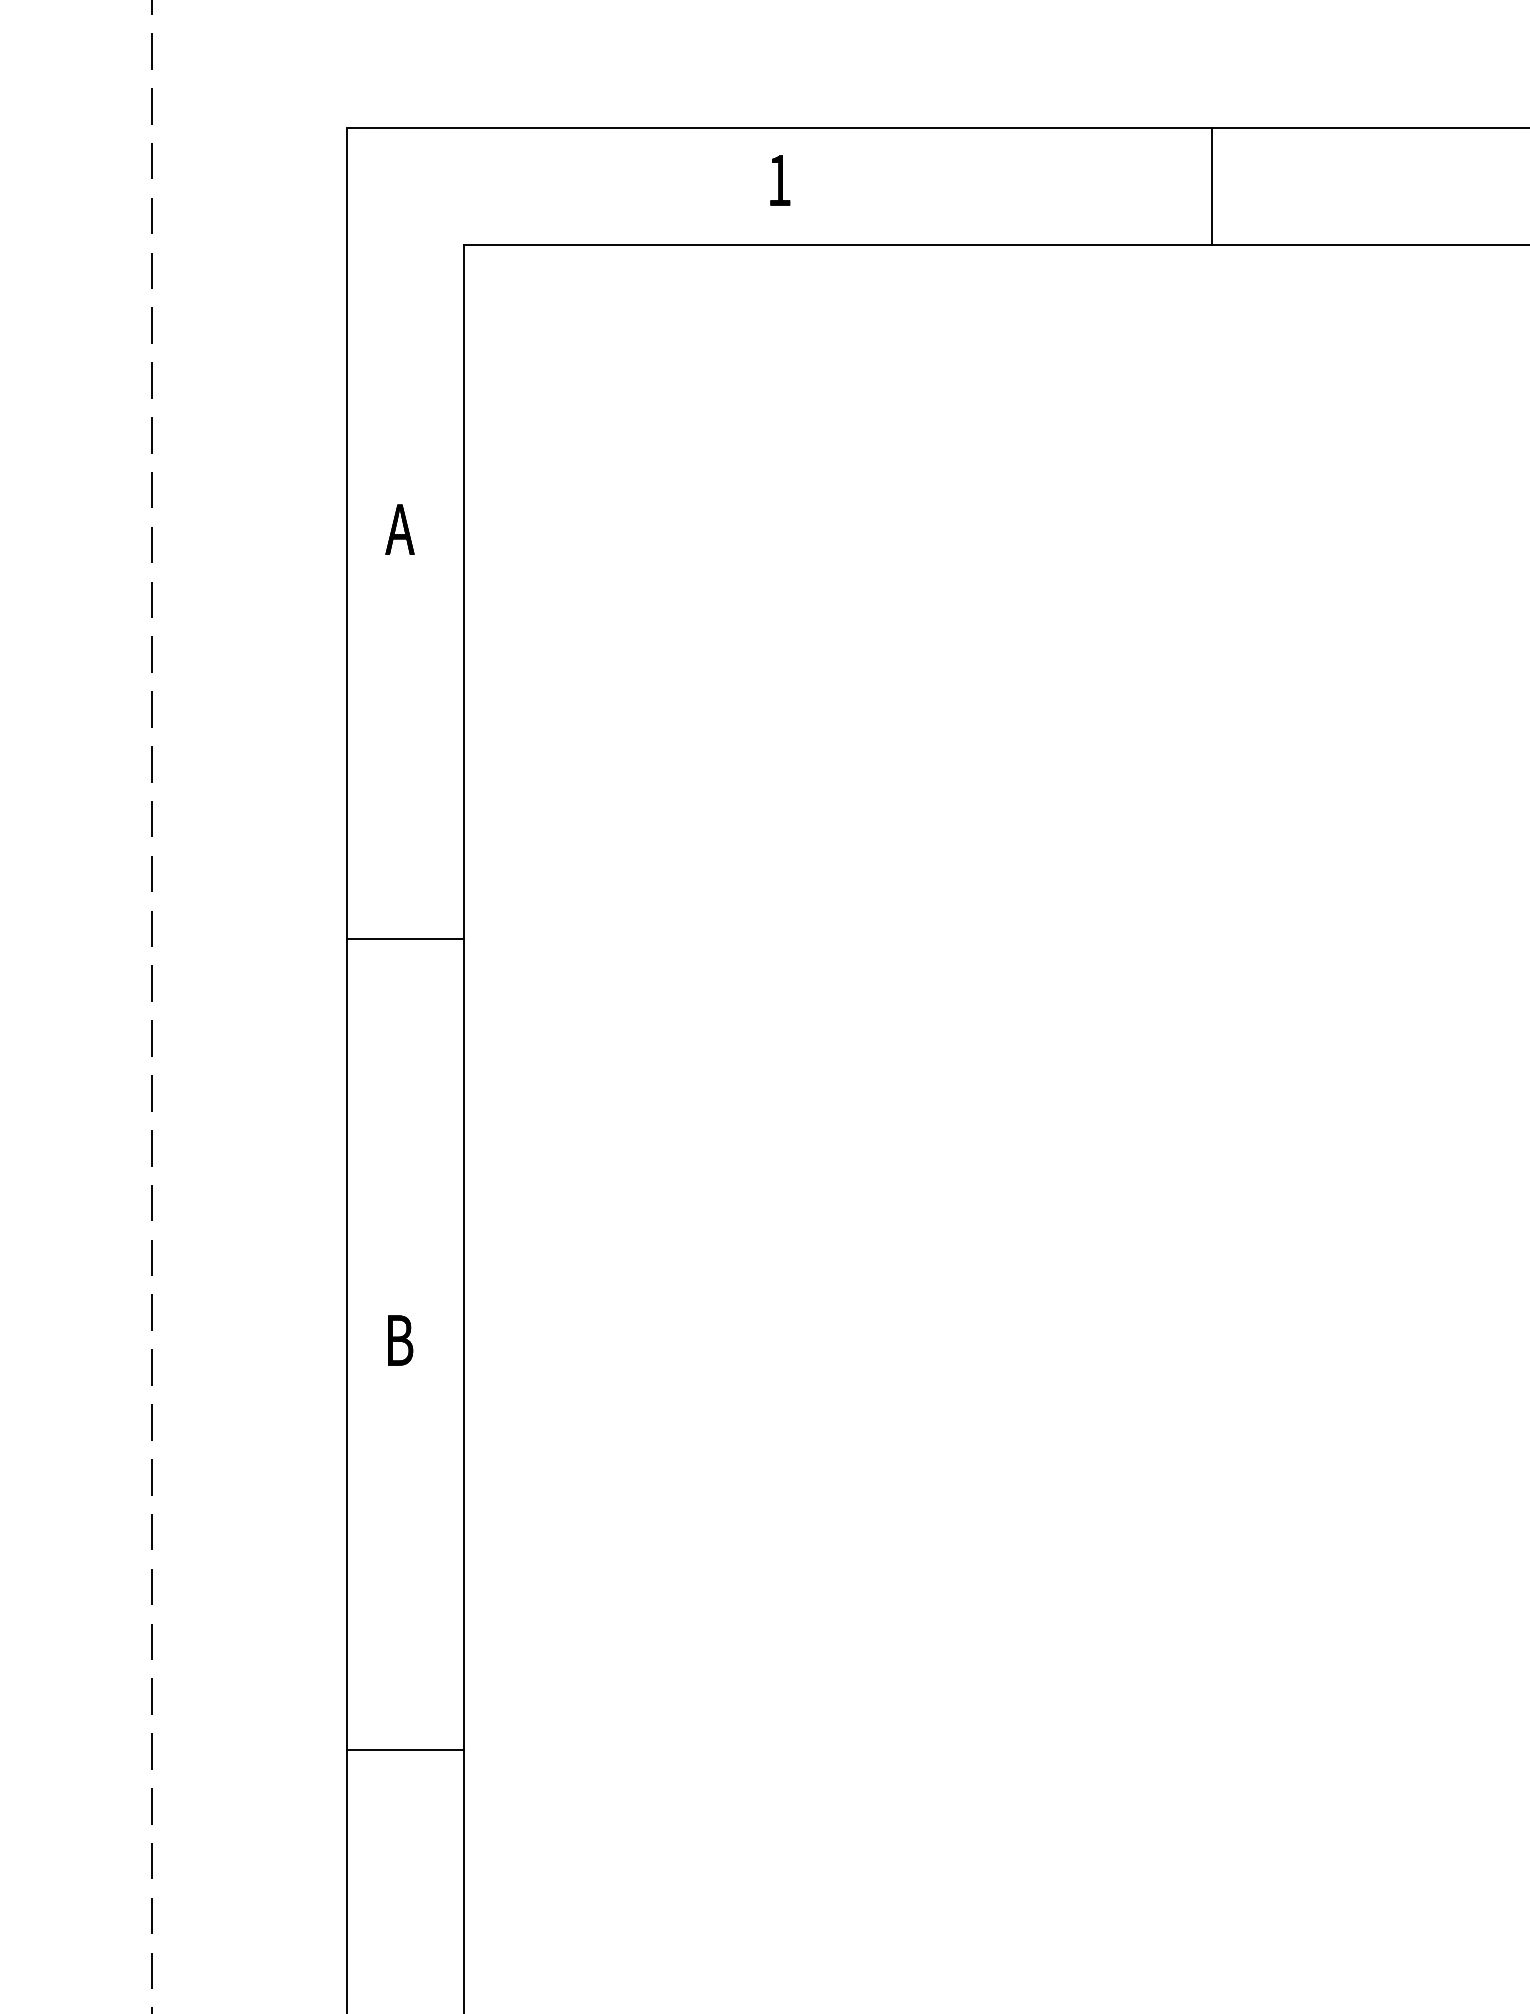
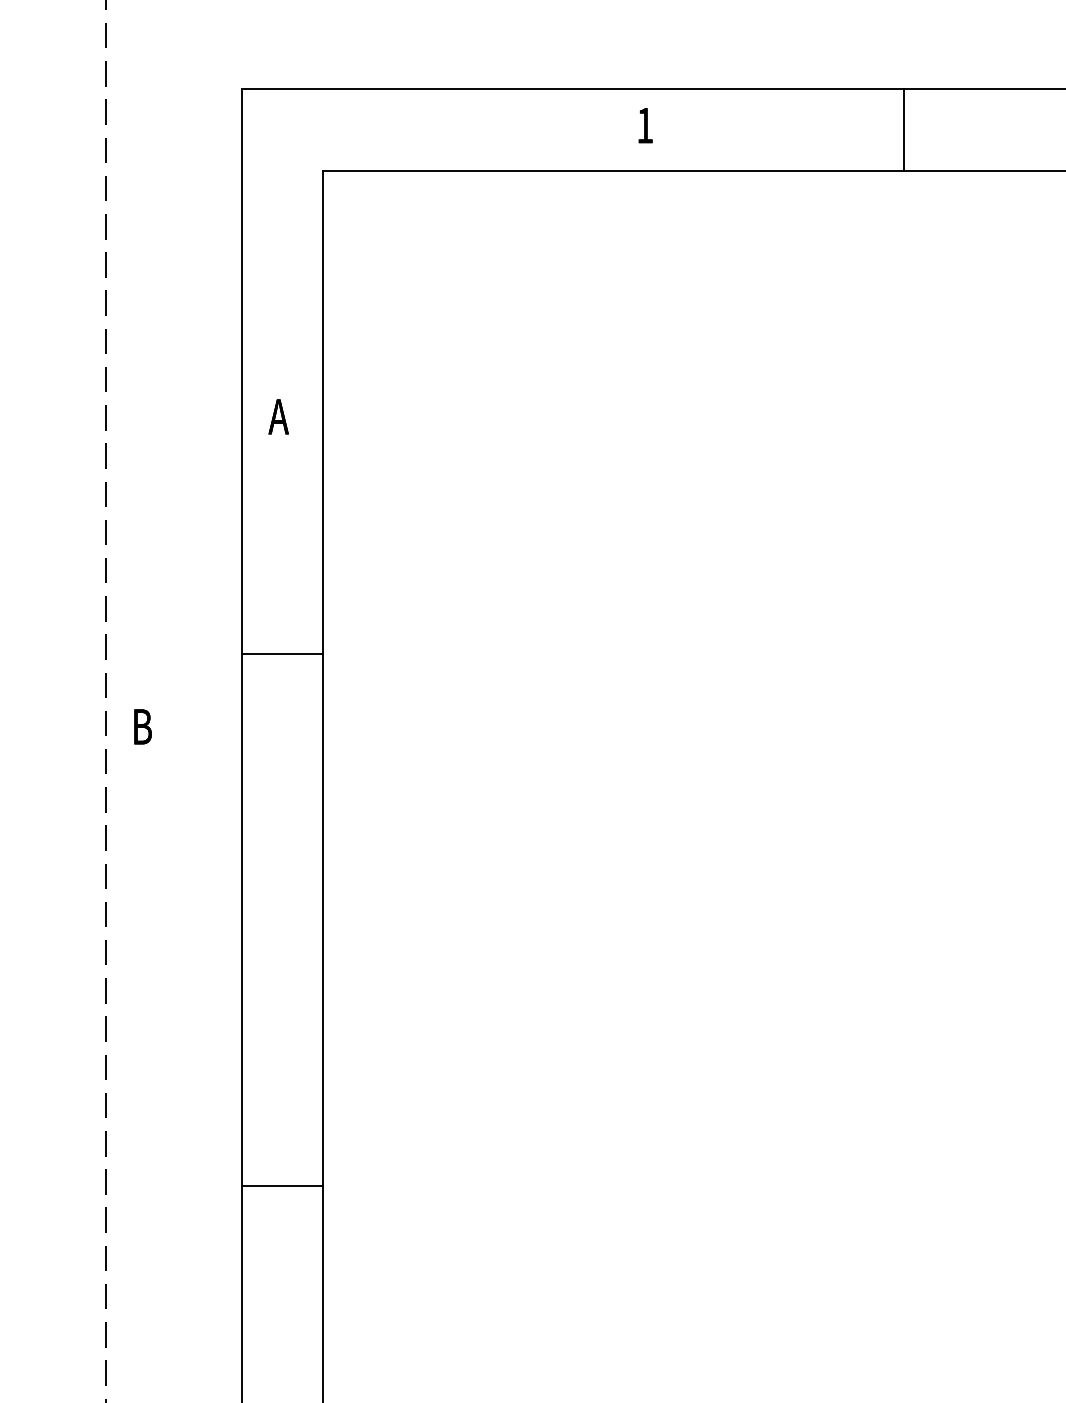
text: (780, 180) -> (645, 125), moved
line: (1212, 186) -> (903, 129), moved
text: (399, 529) -> (278, 416), moved
text: (399, 1339) -> (142, 726), moved
line: (405, 1750) -> (282, 1186), moved

